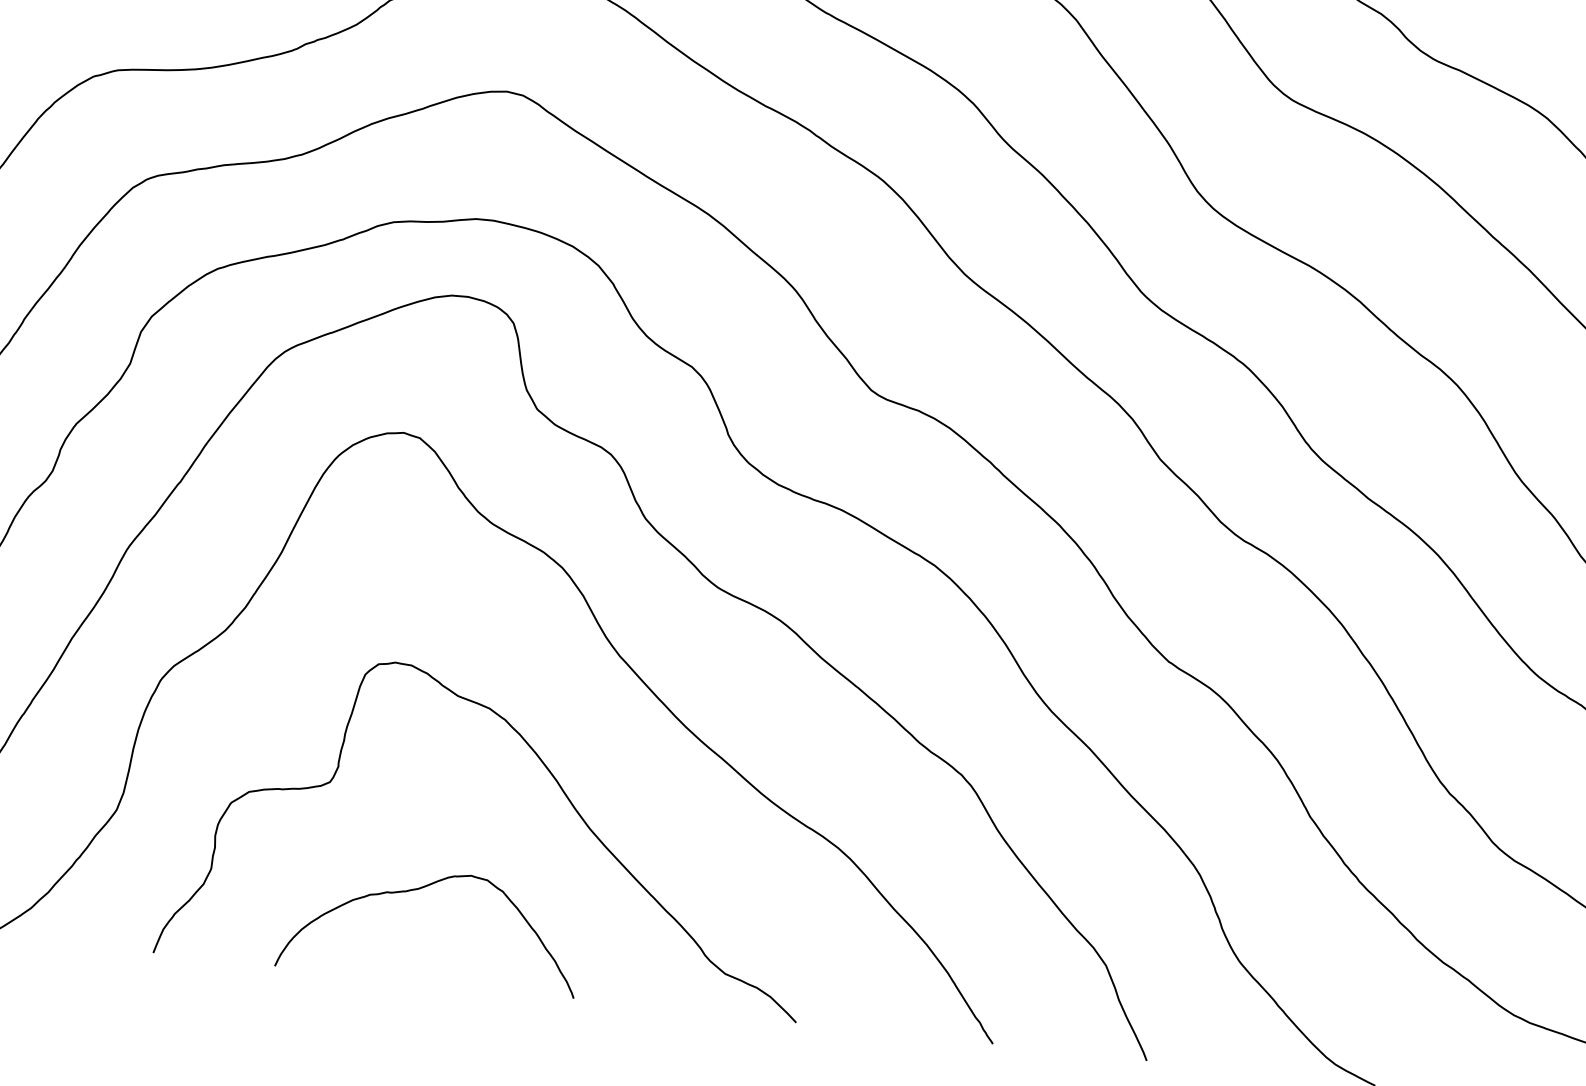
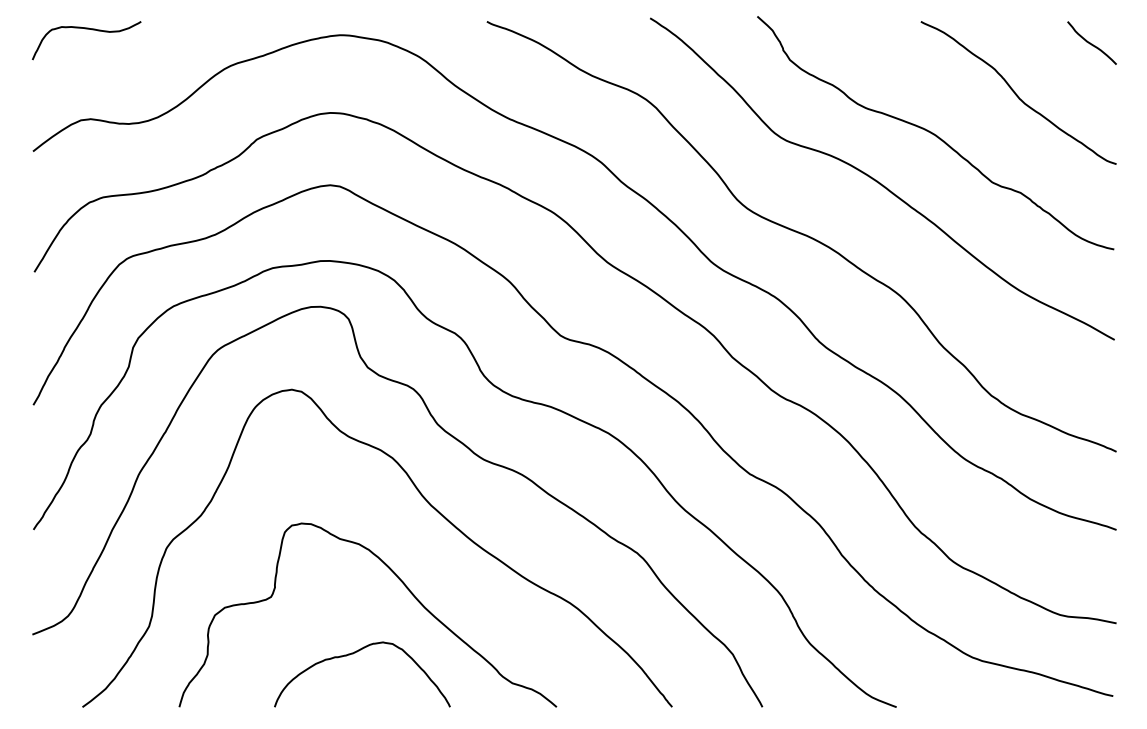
curve: (418, 890) -> (353, 654), moved

